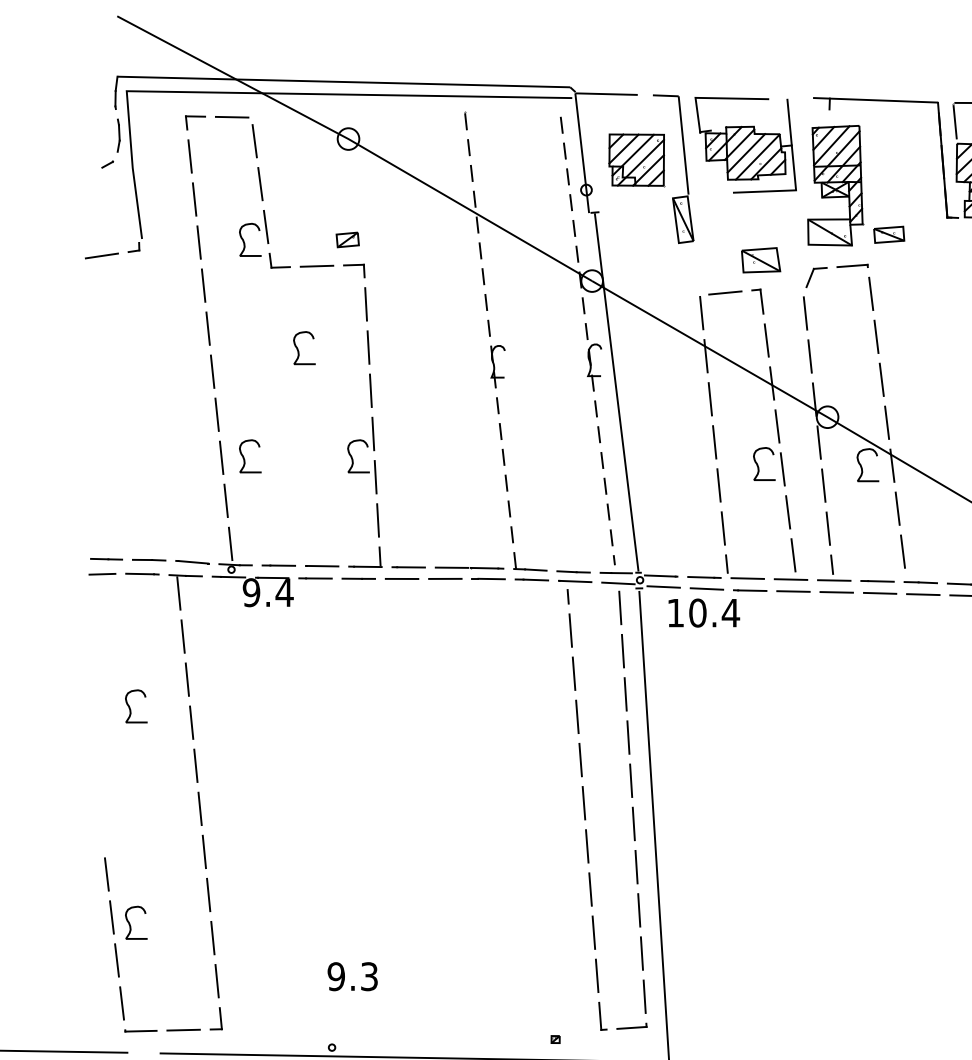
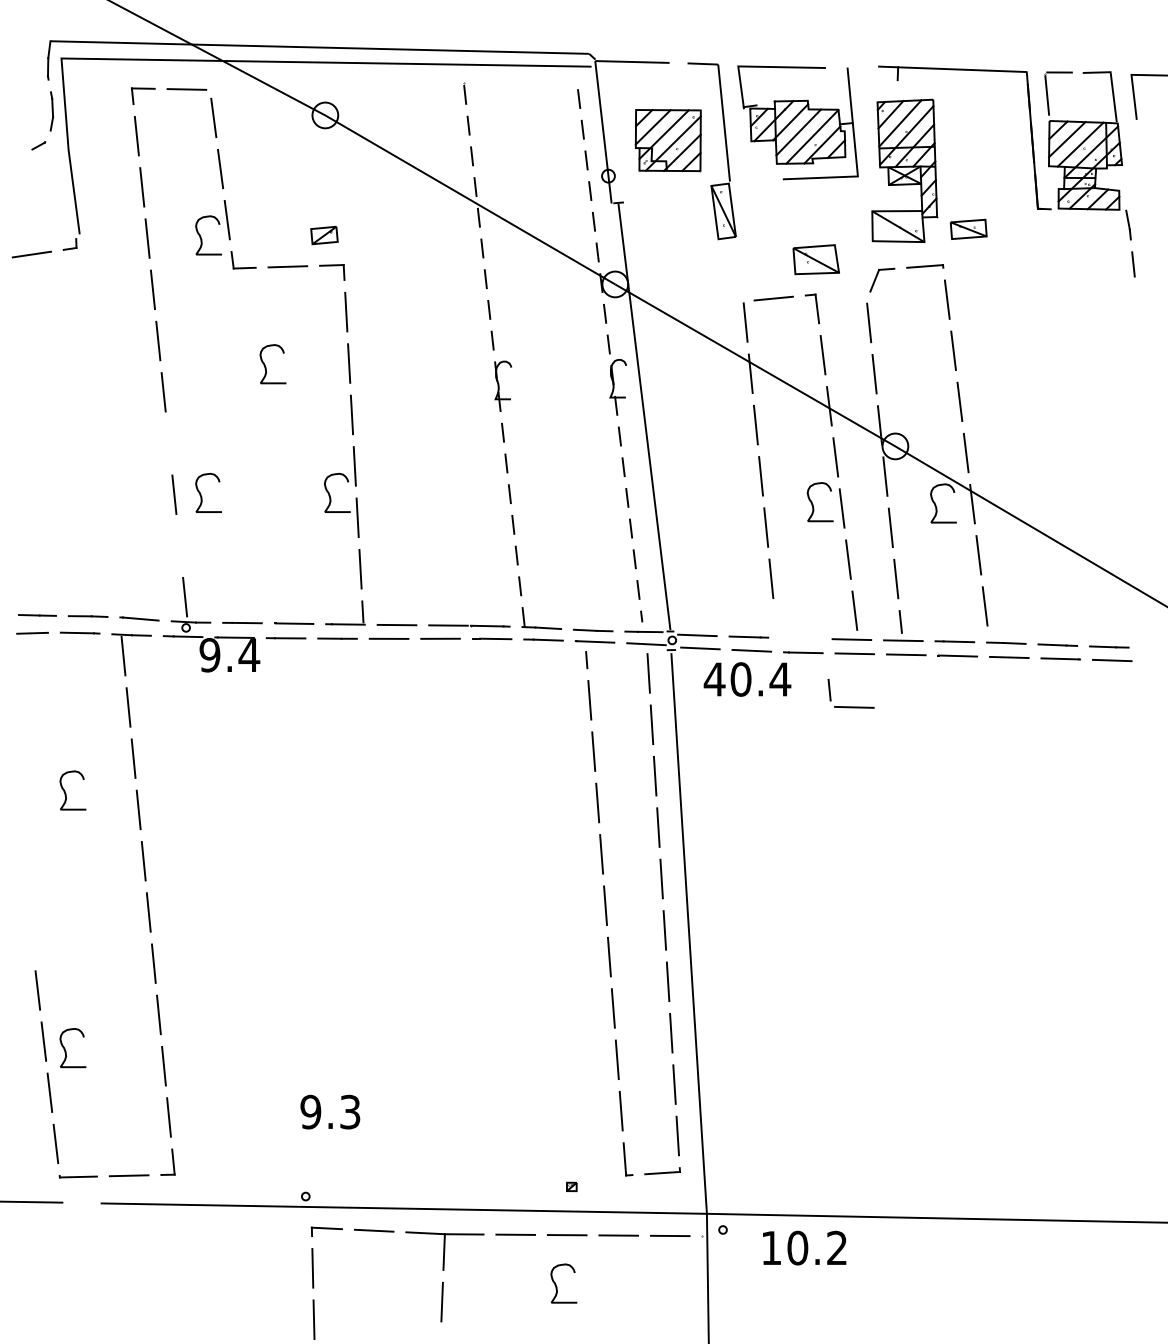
line: (217, 414) -> (169, 443), removed
line: (225, 500) -> (179, 545), removed
part: (744, 577) -> (850, 706), moved
text: (675, 613) -> (714, 679), 10.4 -> 40.4

